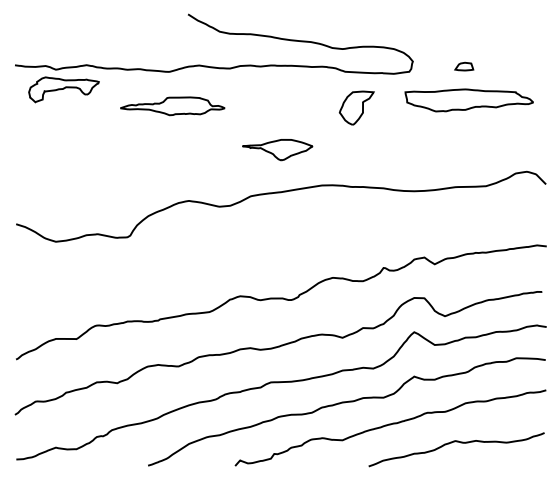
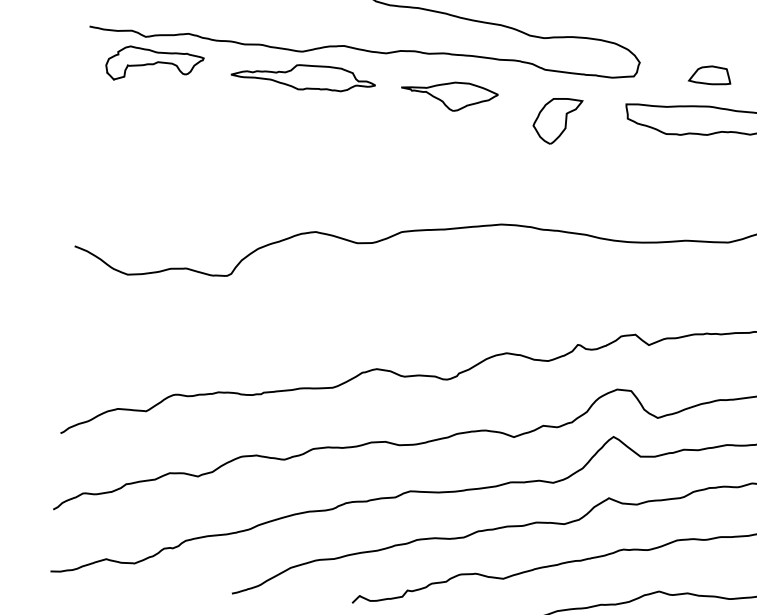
part: (464, 66) -> (710, 74), size x1.67
part: (172, 106) -> (303, 77), moved
part: (277, 150) -> (449, 96), moved

